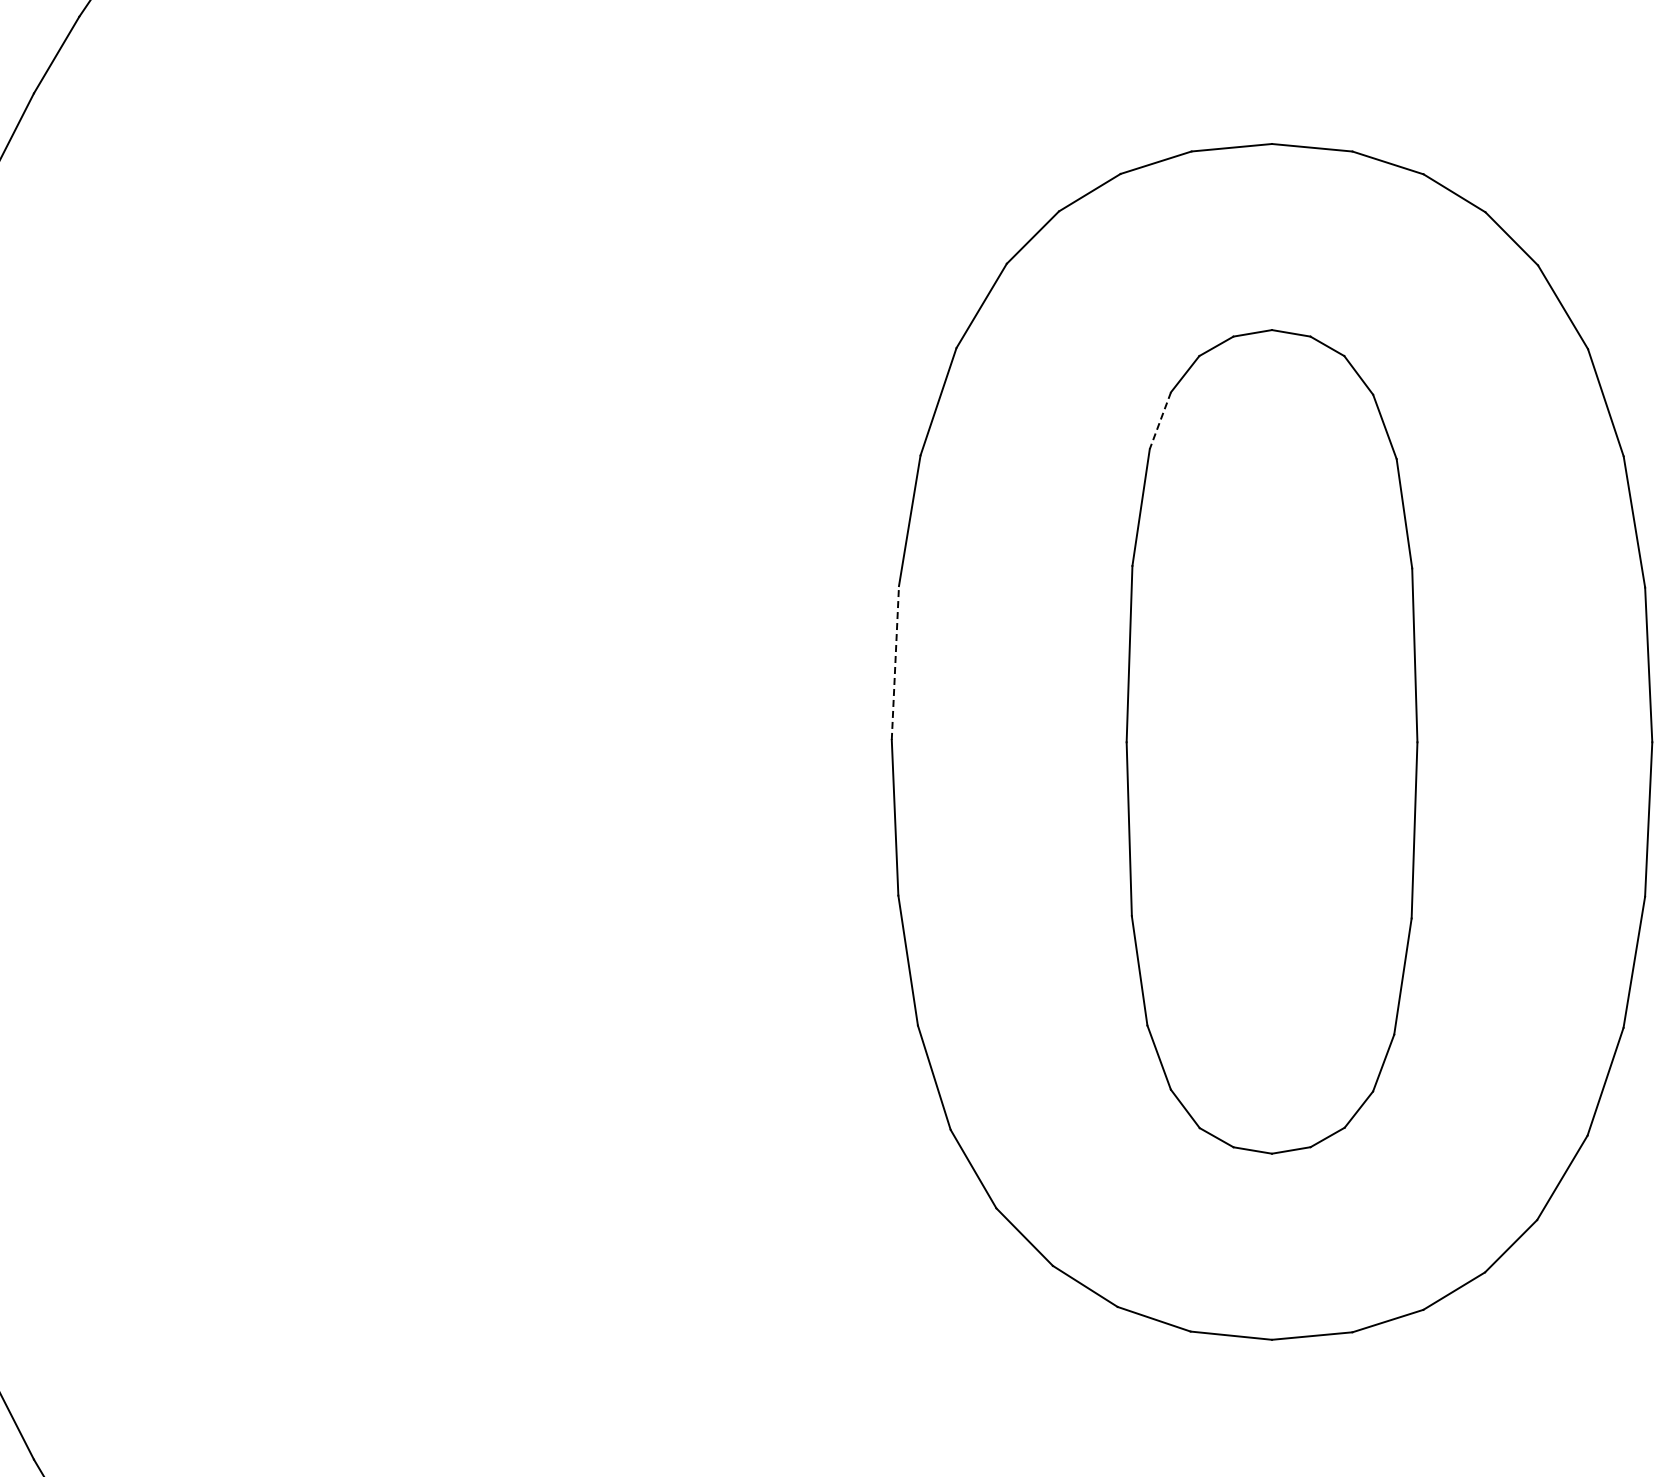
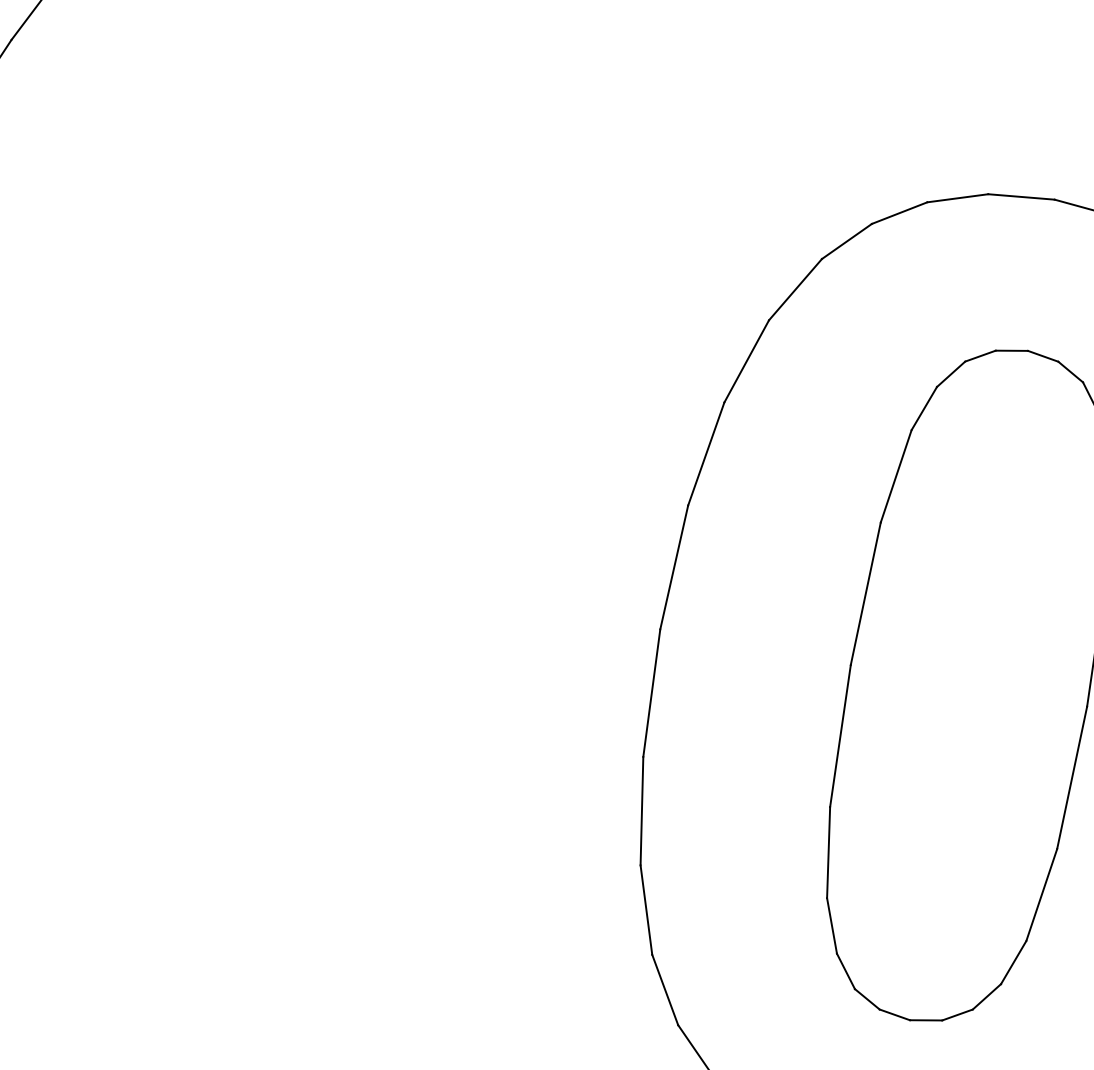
line: (1160, 421) -> (924, 409), dashed -> solid
line: (895, 663) -> (674, 567), dashed -> solid

